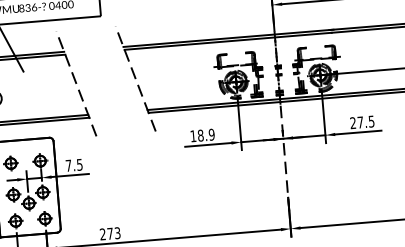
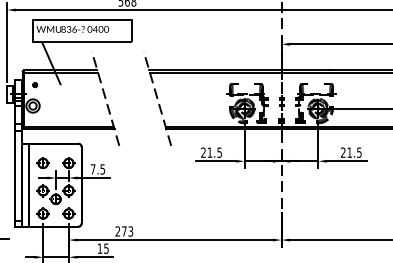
text: (360, 122) -> (349, 152), 27.5 -> 21.5
text: (202, 135) -> (211, 152), 18.9 -> 21.5

